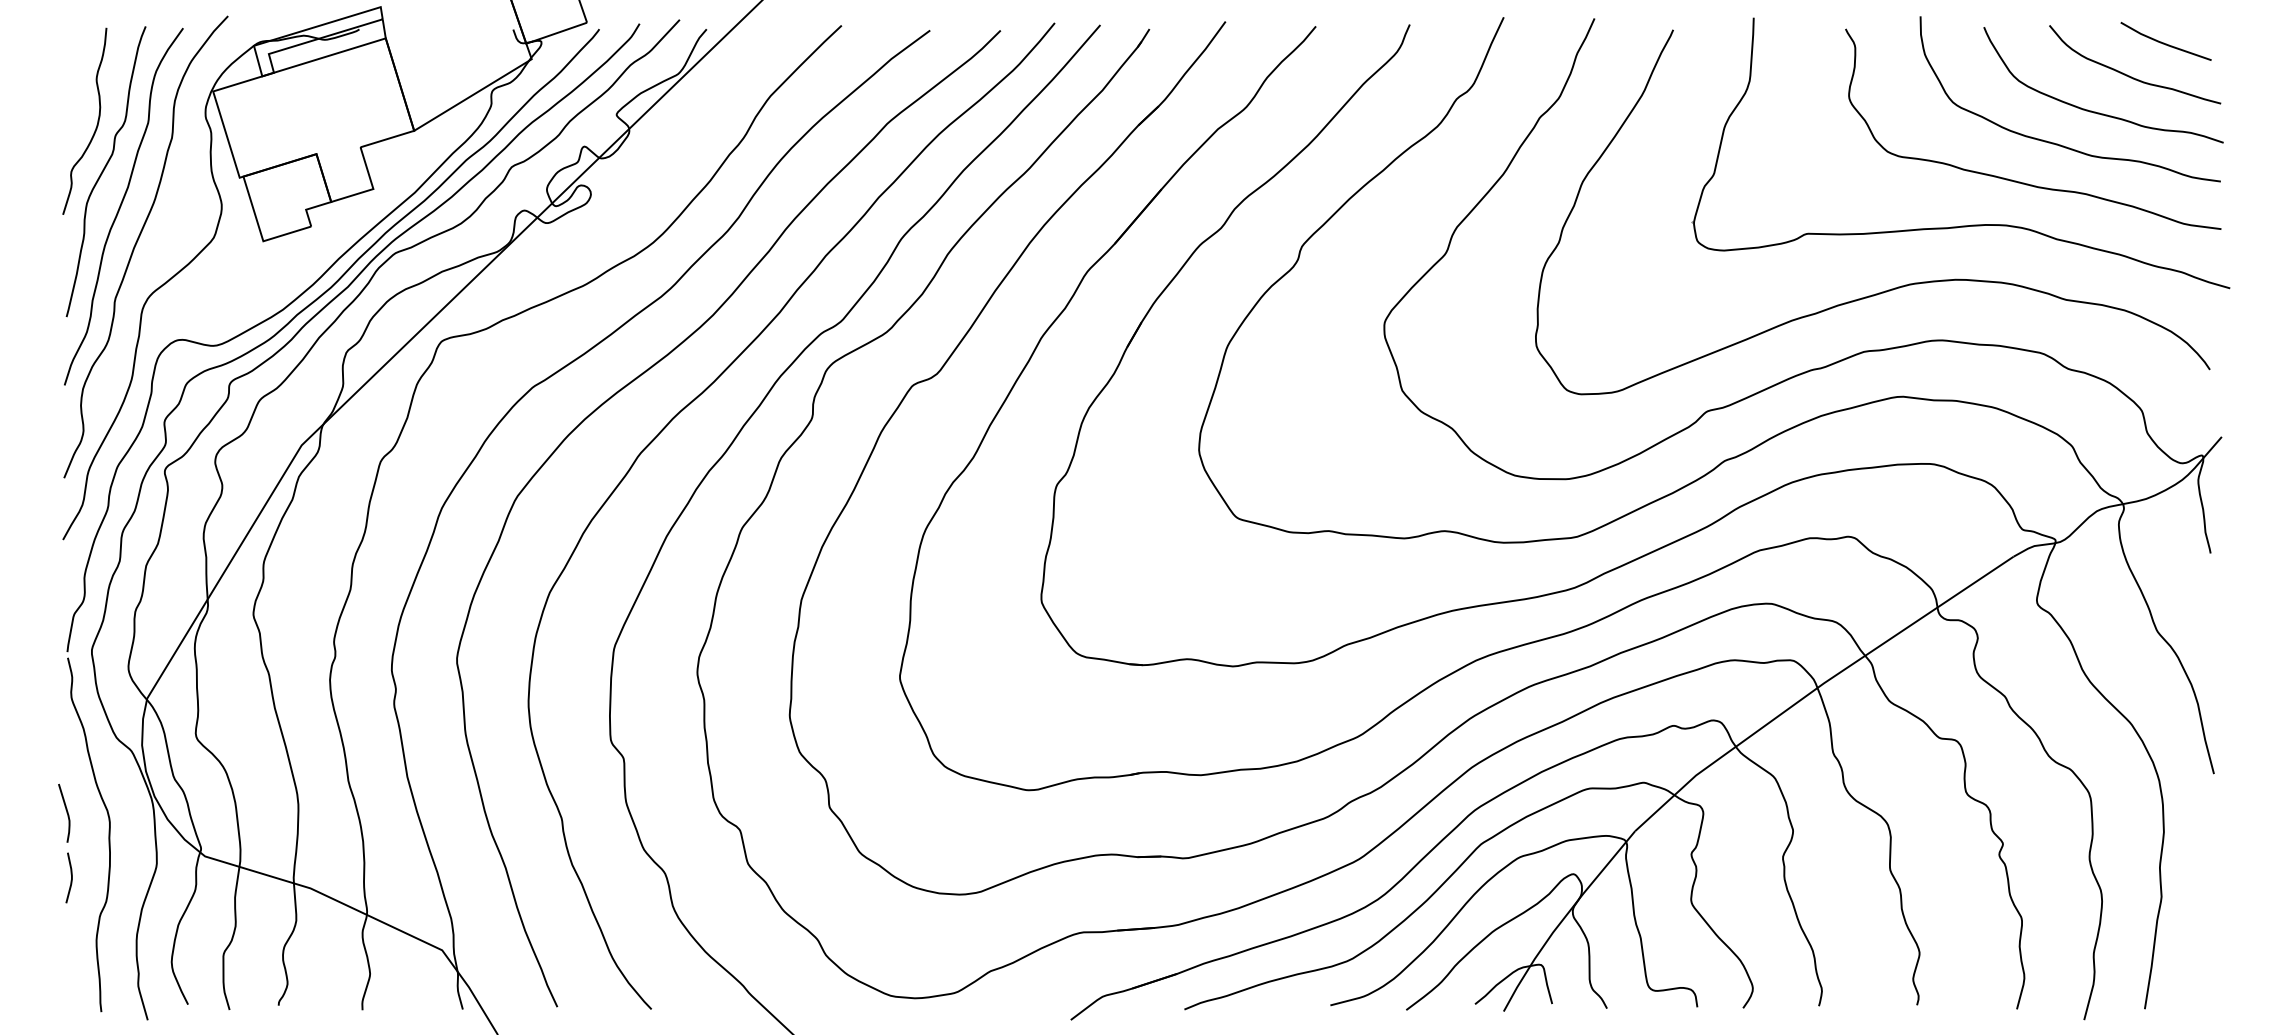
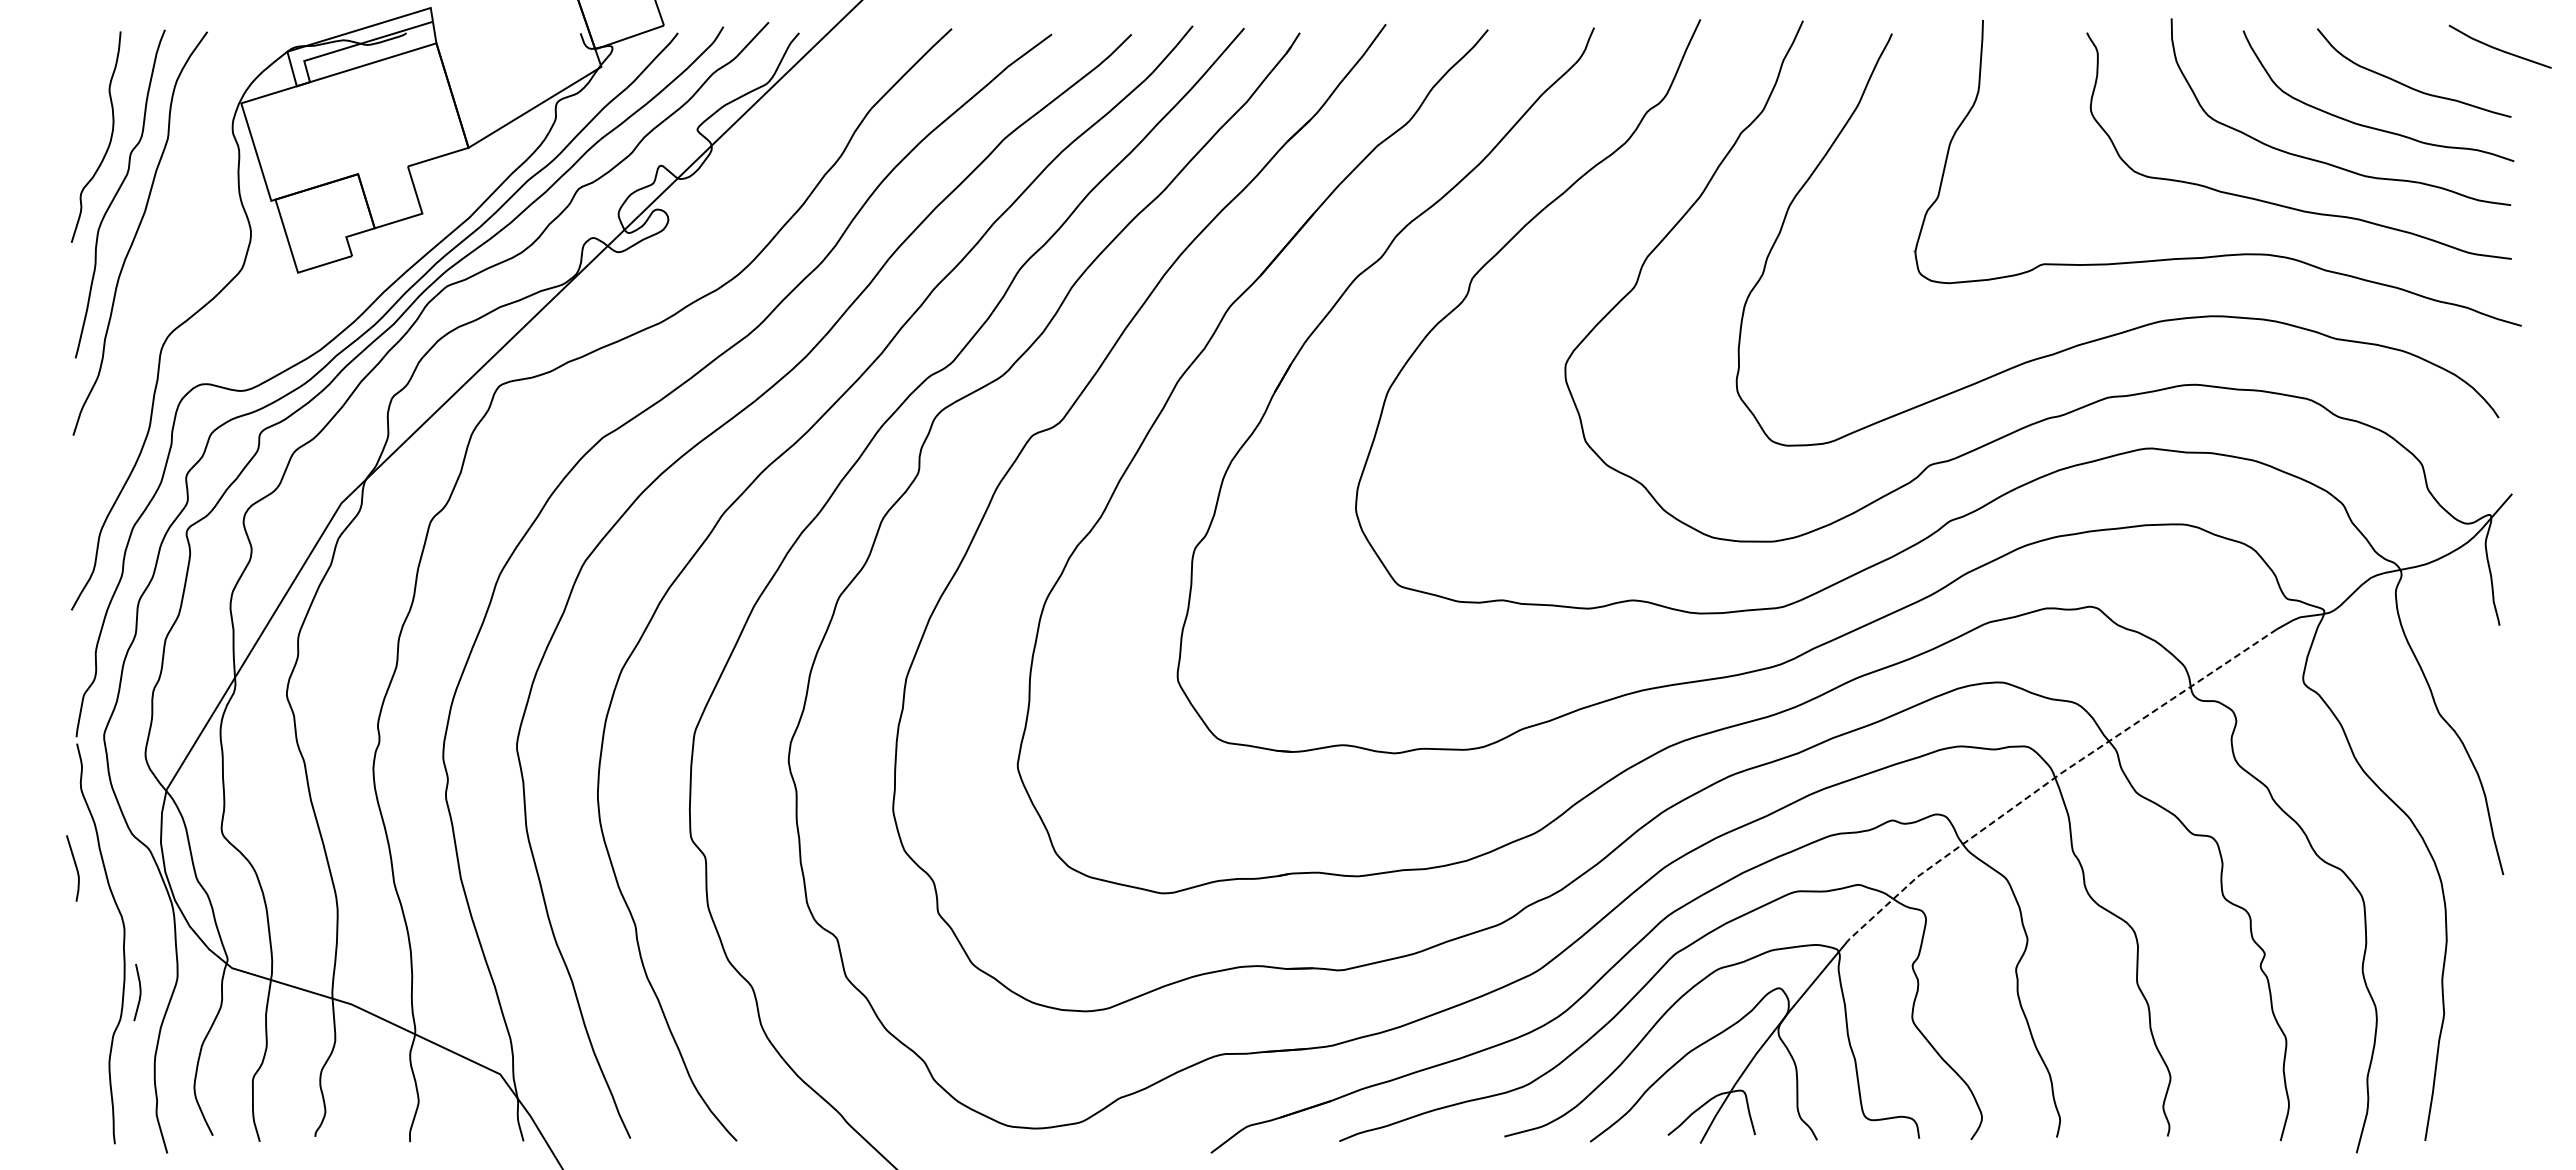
line: (2164, 42) -> (2498, 48), moved
curve: (137, 242) -> (155, 274), removed
line: (1818, 687) -> (2056, 777), solid -> dashed
curve: (66, 812) -> (75, 867), moved
curve: (70, 877) -> (139, 992), moved

